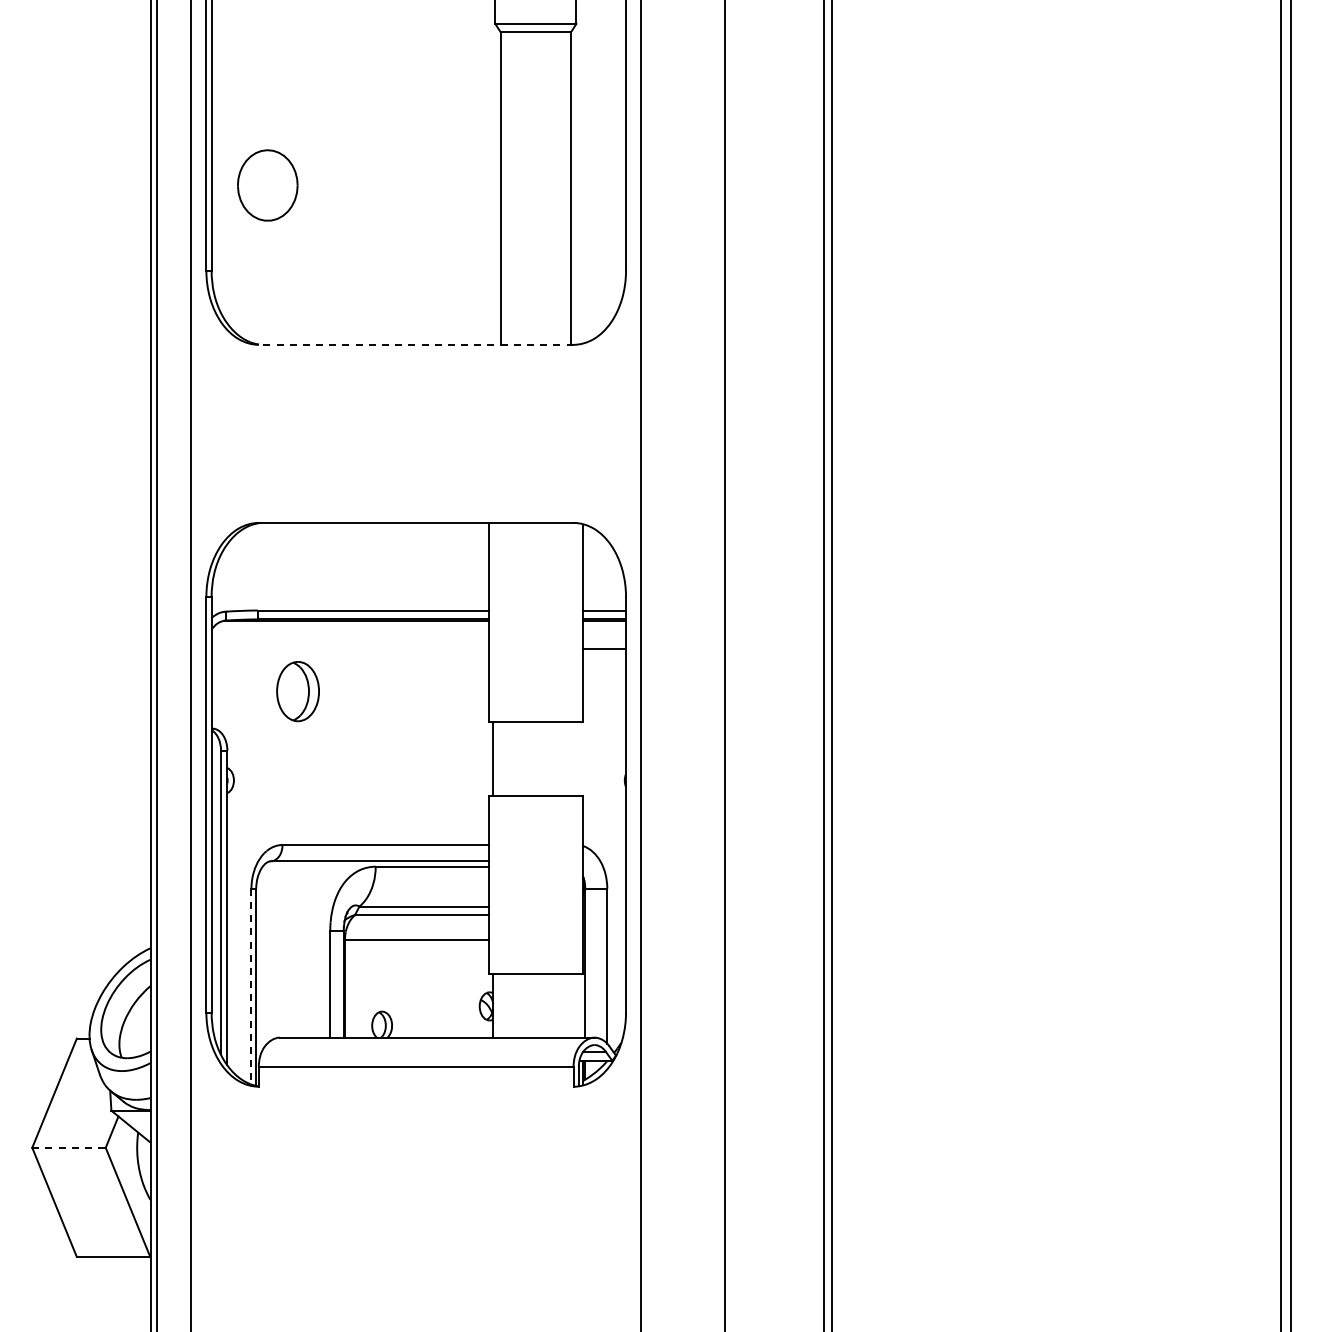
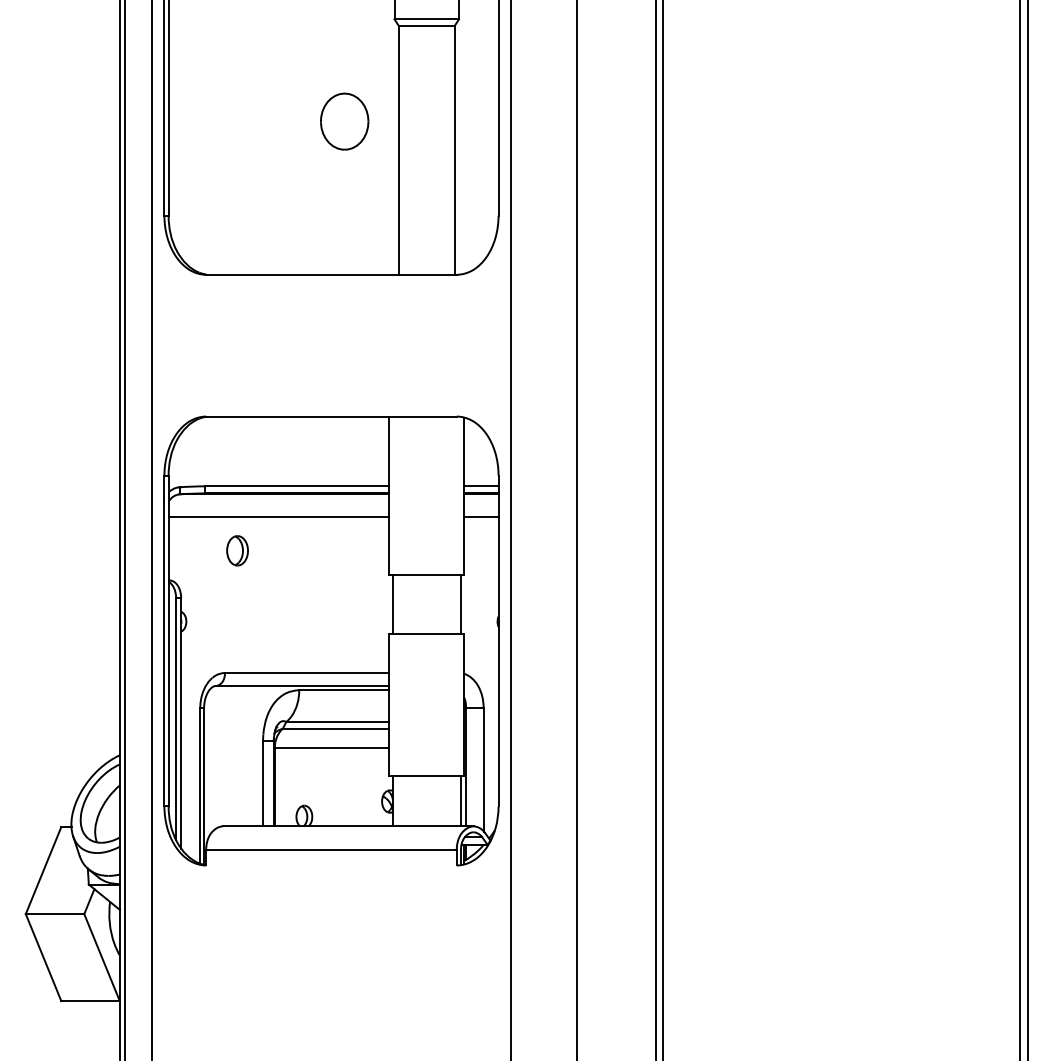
part: (267, 185) -> (344, 121), moved
line: (415, 344) -> (330, 274), dashed -> solid
line: (349, 648) -> (278, 516), added
part: (298, 691) -> (237, 550), size x0.62
line: (578, 758) -> (460, 604), added
line: (251, 986) -> (200, 785), dashed -> solid
line: (578, 1005) -> (460, 800), added
line: (69, 1147) -> (55, 913), dashed -> solid

